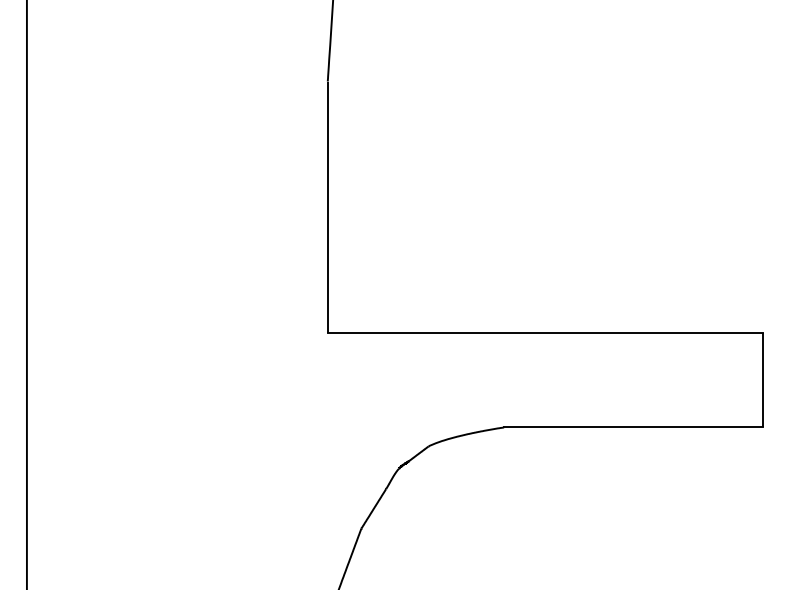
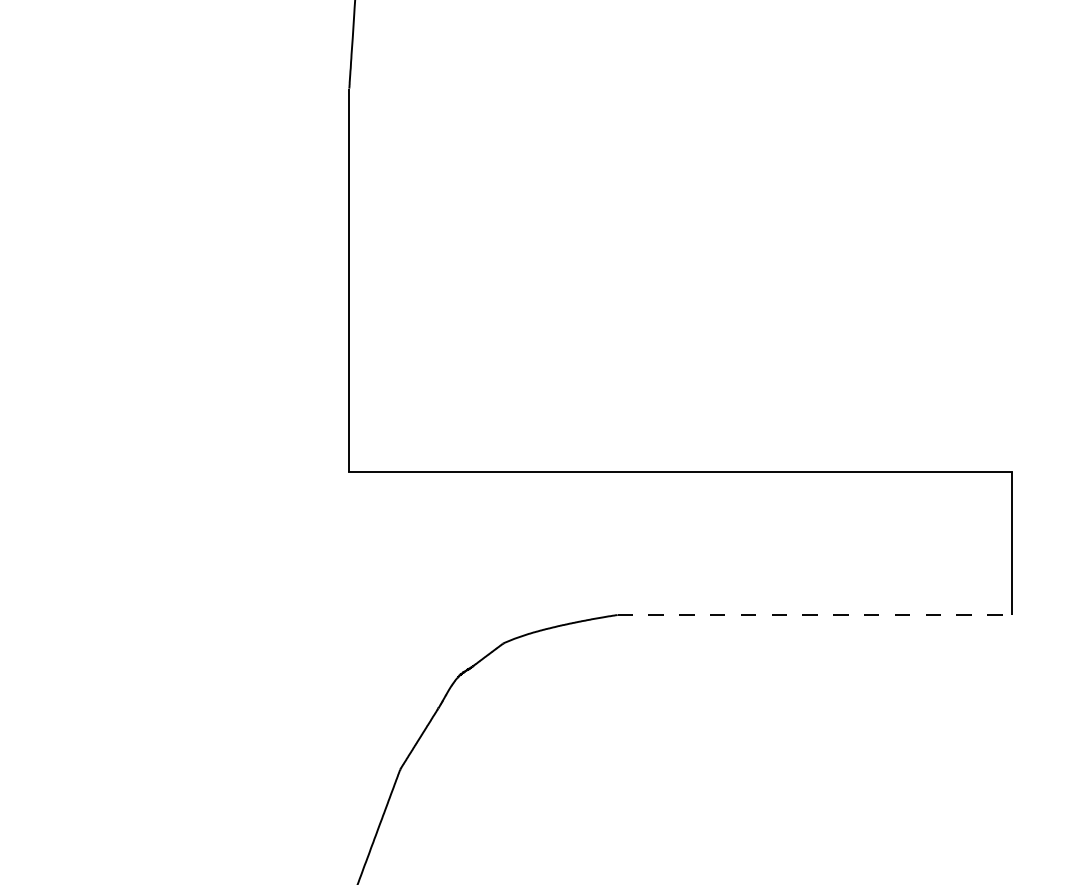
line: (633, 427) -> (814, 615), solid -> dashed

